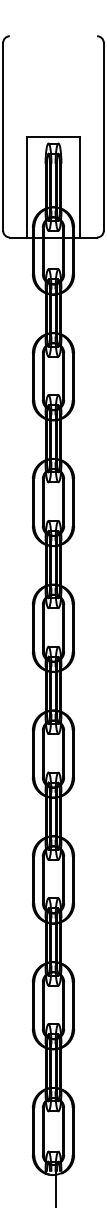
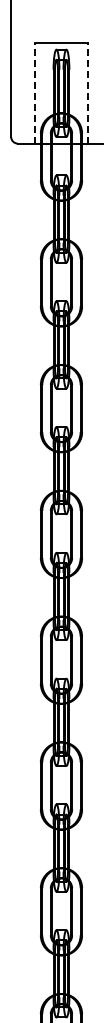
line: (26, 186) -> (34, 92), solid -> dashed
line: (80, 186) -> (88, 92), solid -> dashed

